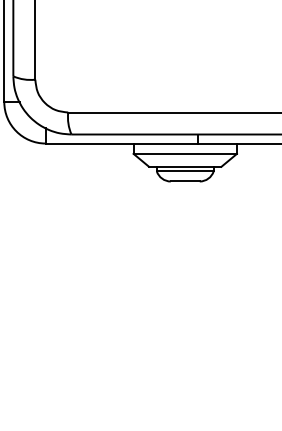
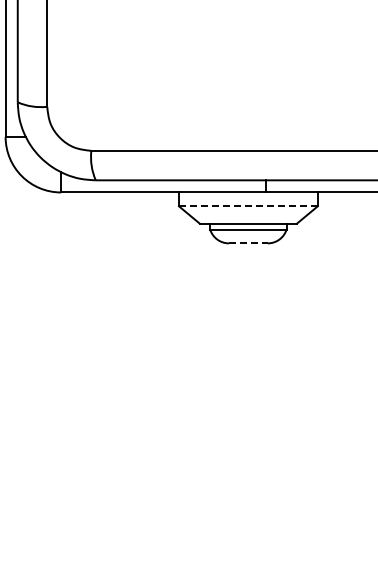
line: (185, 154) -> (248, 206), solid -> dashed
line: (185, 181) -> (248, 243), solid -> dashed

